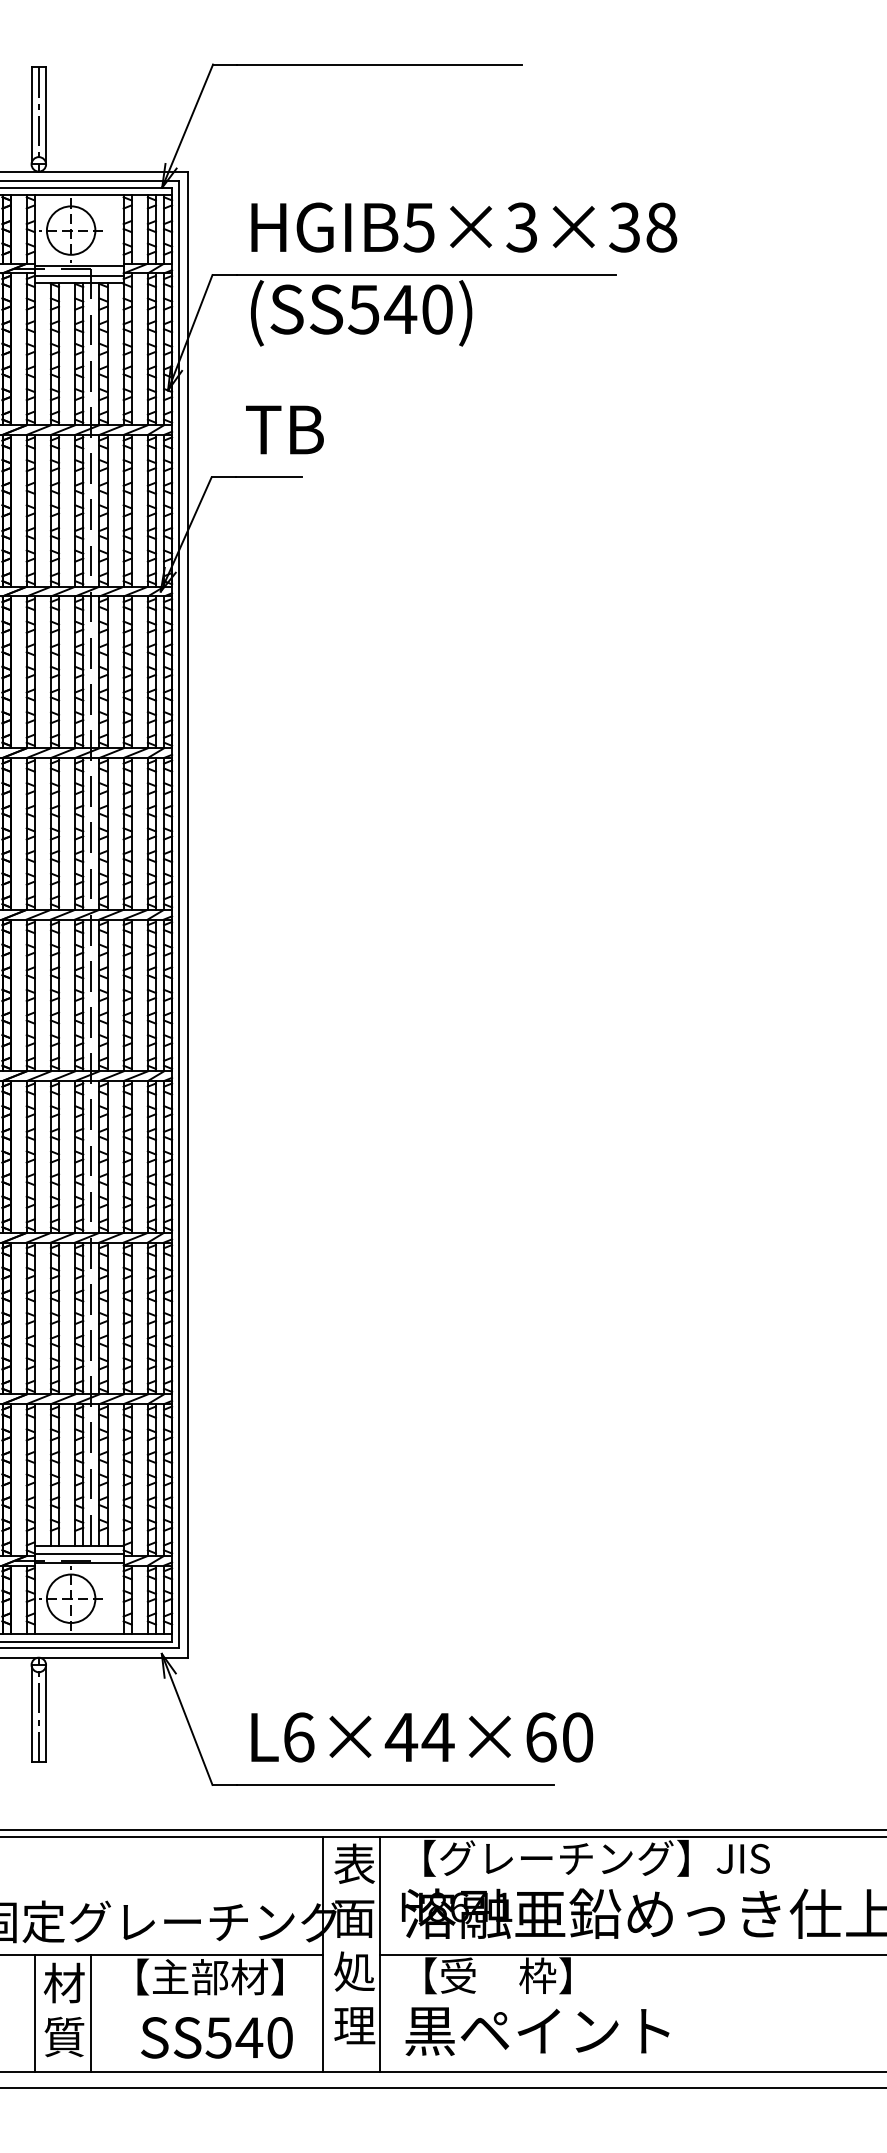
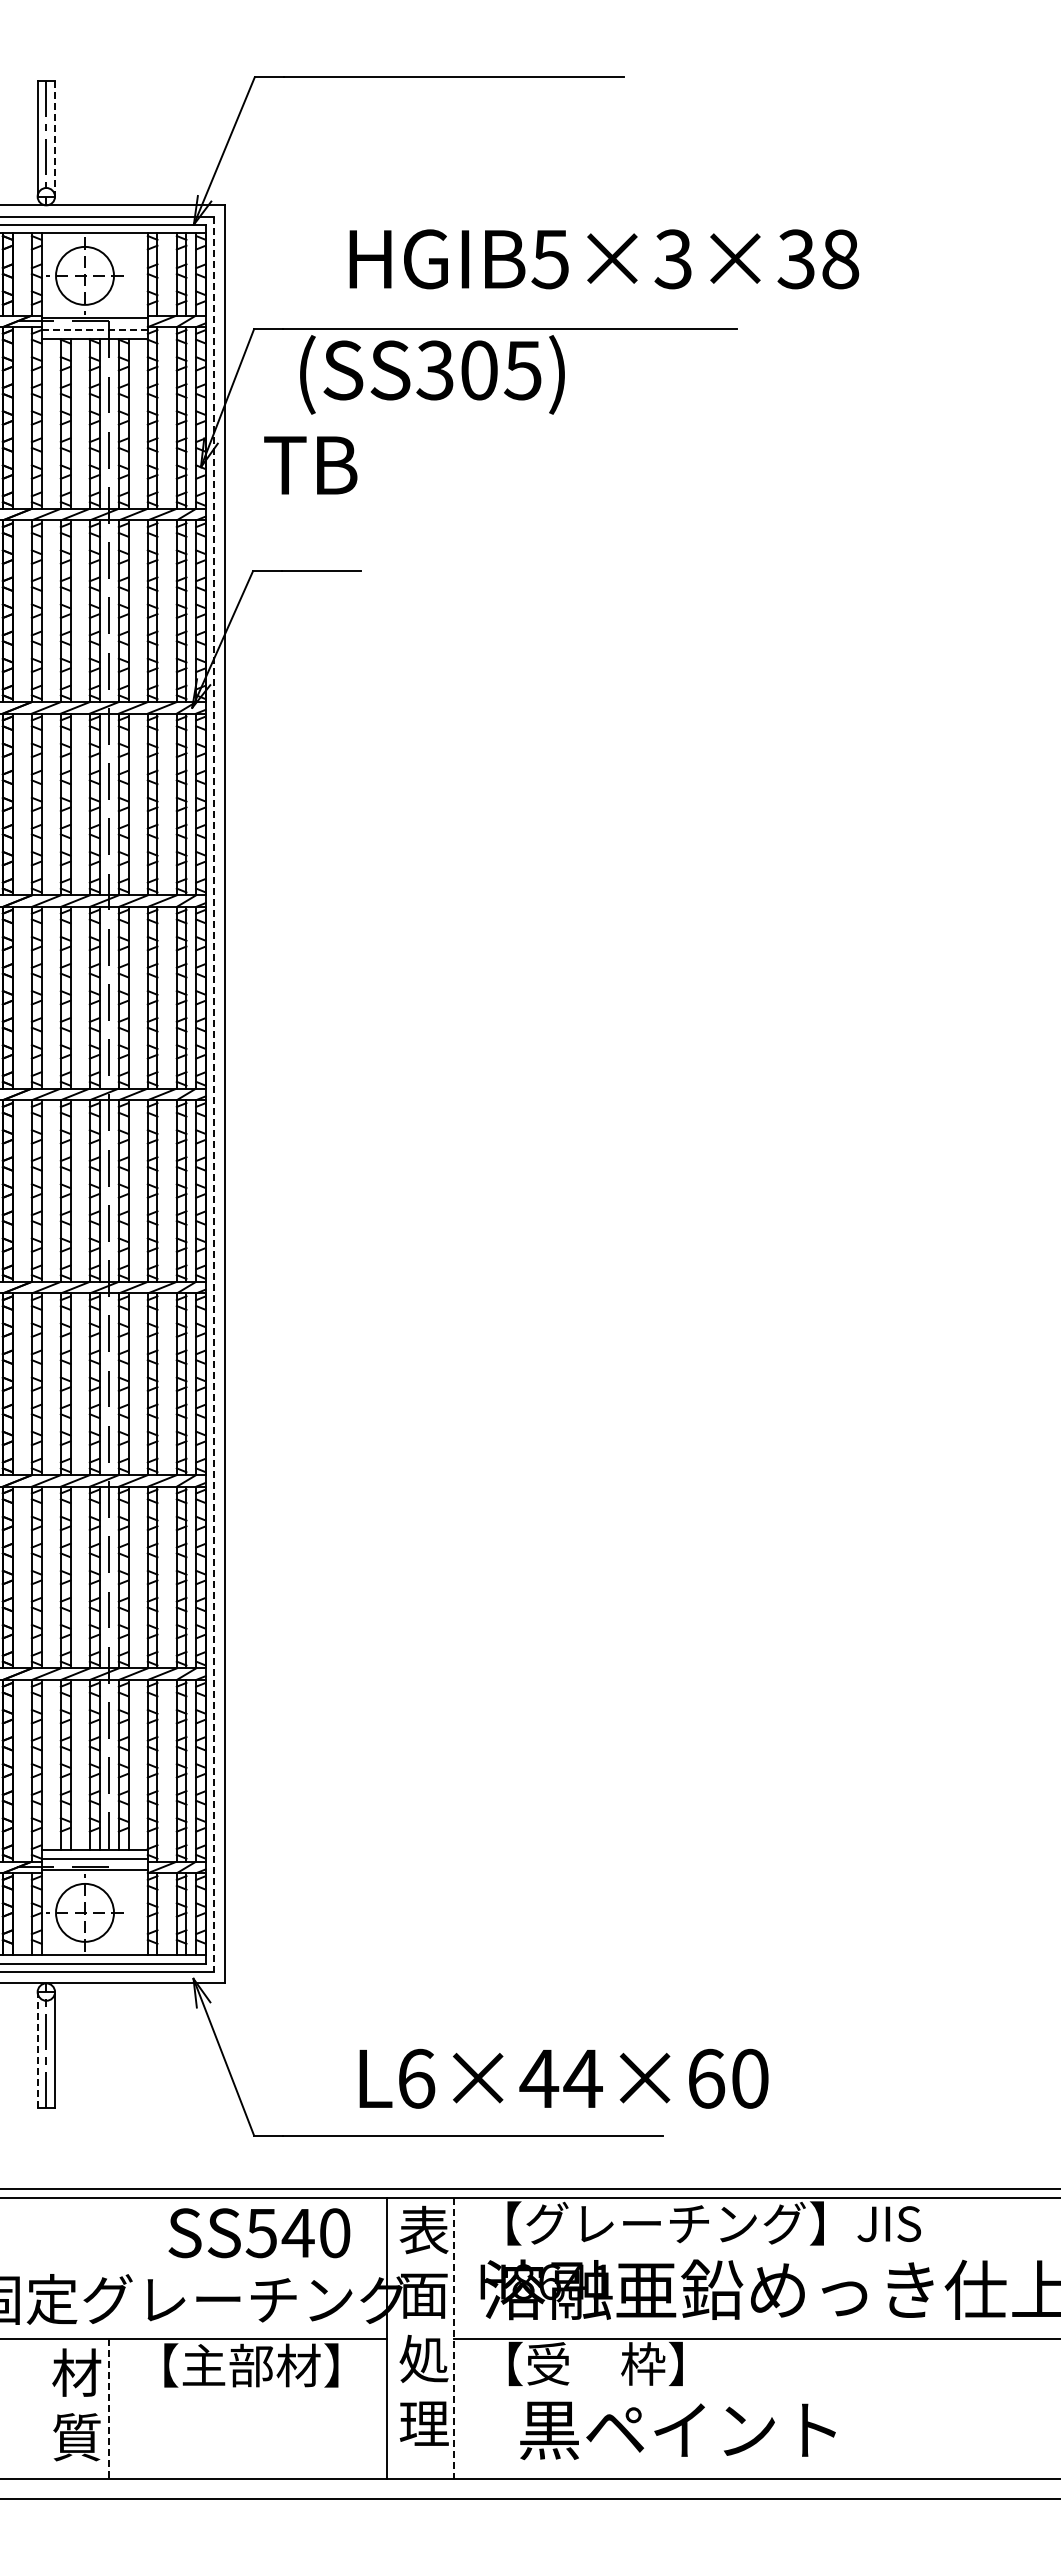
line: (46, 115) -> (55, 138), solid -> dashed
text: (464, 227) -> (604, 259), moved
line: (79, 276) -> (94, 330), solid -> dashed
text: (400, 309) -> (478, 370), (SS540) -> (SS305)
text: (284, 430) -> (310, 465), moved
line: (178, 914) -> (213, 1094), solid -> dashed
line: (31, 1713) -> (37, 2050), solid -> dashed
text: (421, 1737) -> (563, 2078), moved
line: (379, 1954) -> (454, 2338), solid -> dashed
line: (34, 2013) -> (41, 2408), removed
line: (91, 2013) -> (109, 2409), solid -> dashed
text: (537, 2031) -> (677, 2430), moved
text: (216, 2038) -> (259, 2233), moved

